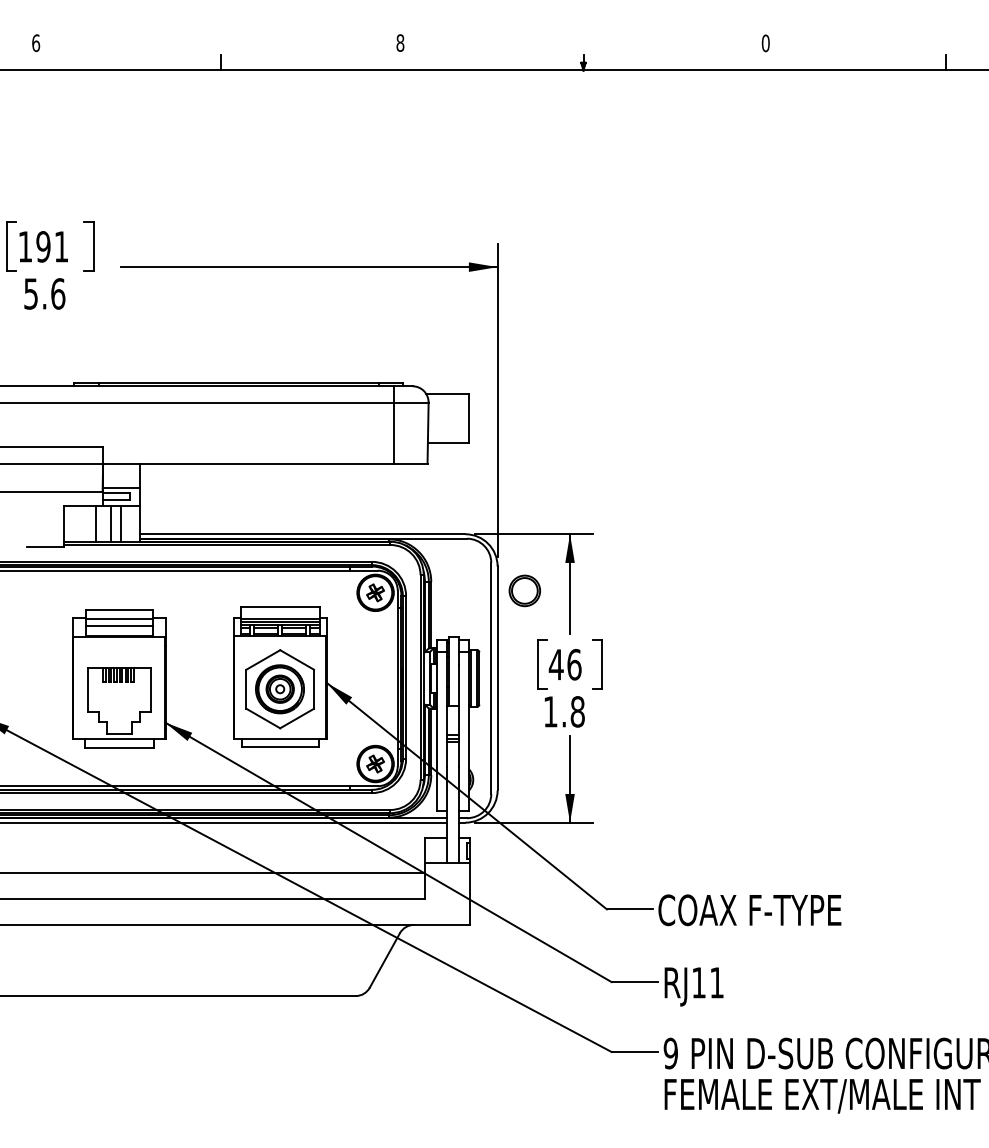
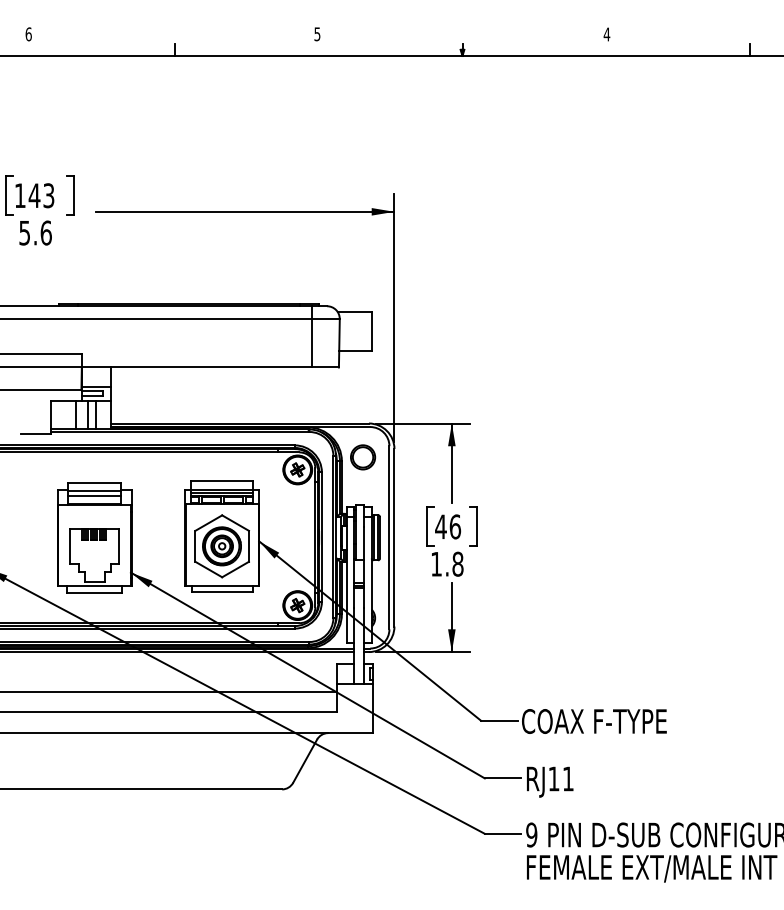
text: (400, 43) -> (317, 34), 8 -> 5
text: (765, 43) -> (606, 34), 0 -> 4
text: (52, 246) -> (41, 195), 191 -> 143
part: (525, 591) -> (363, 457), moved

